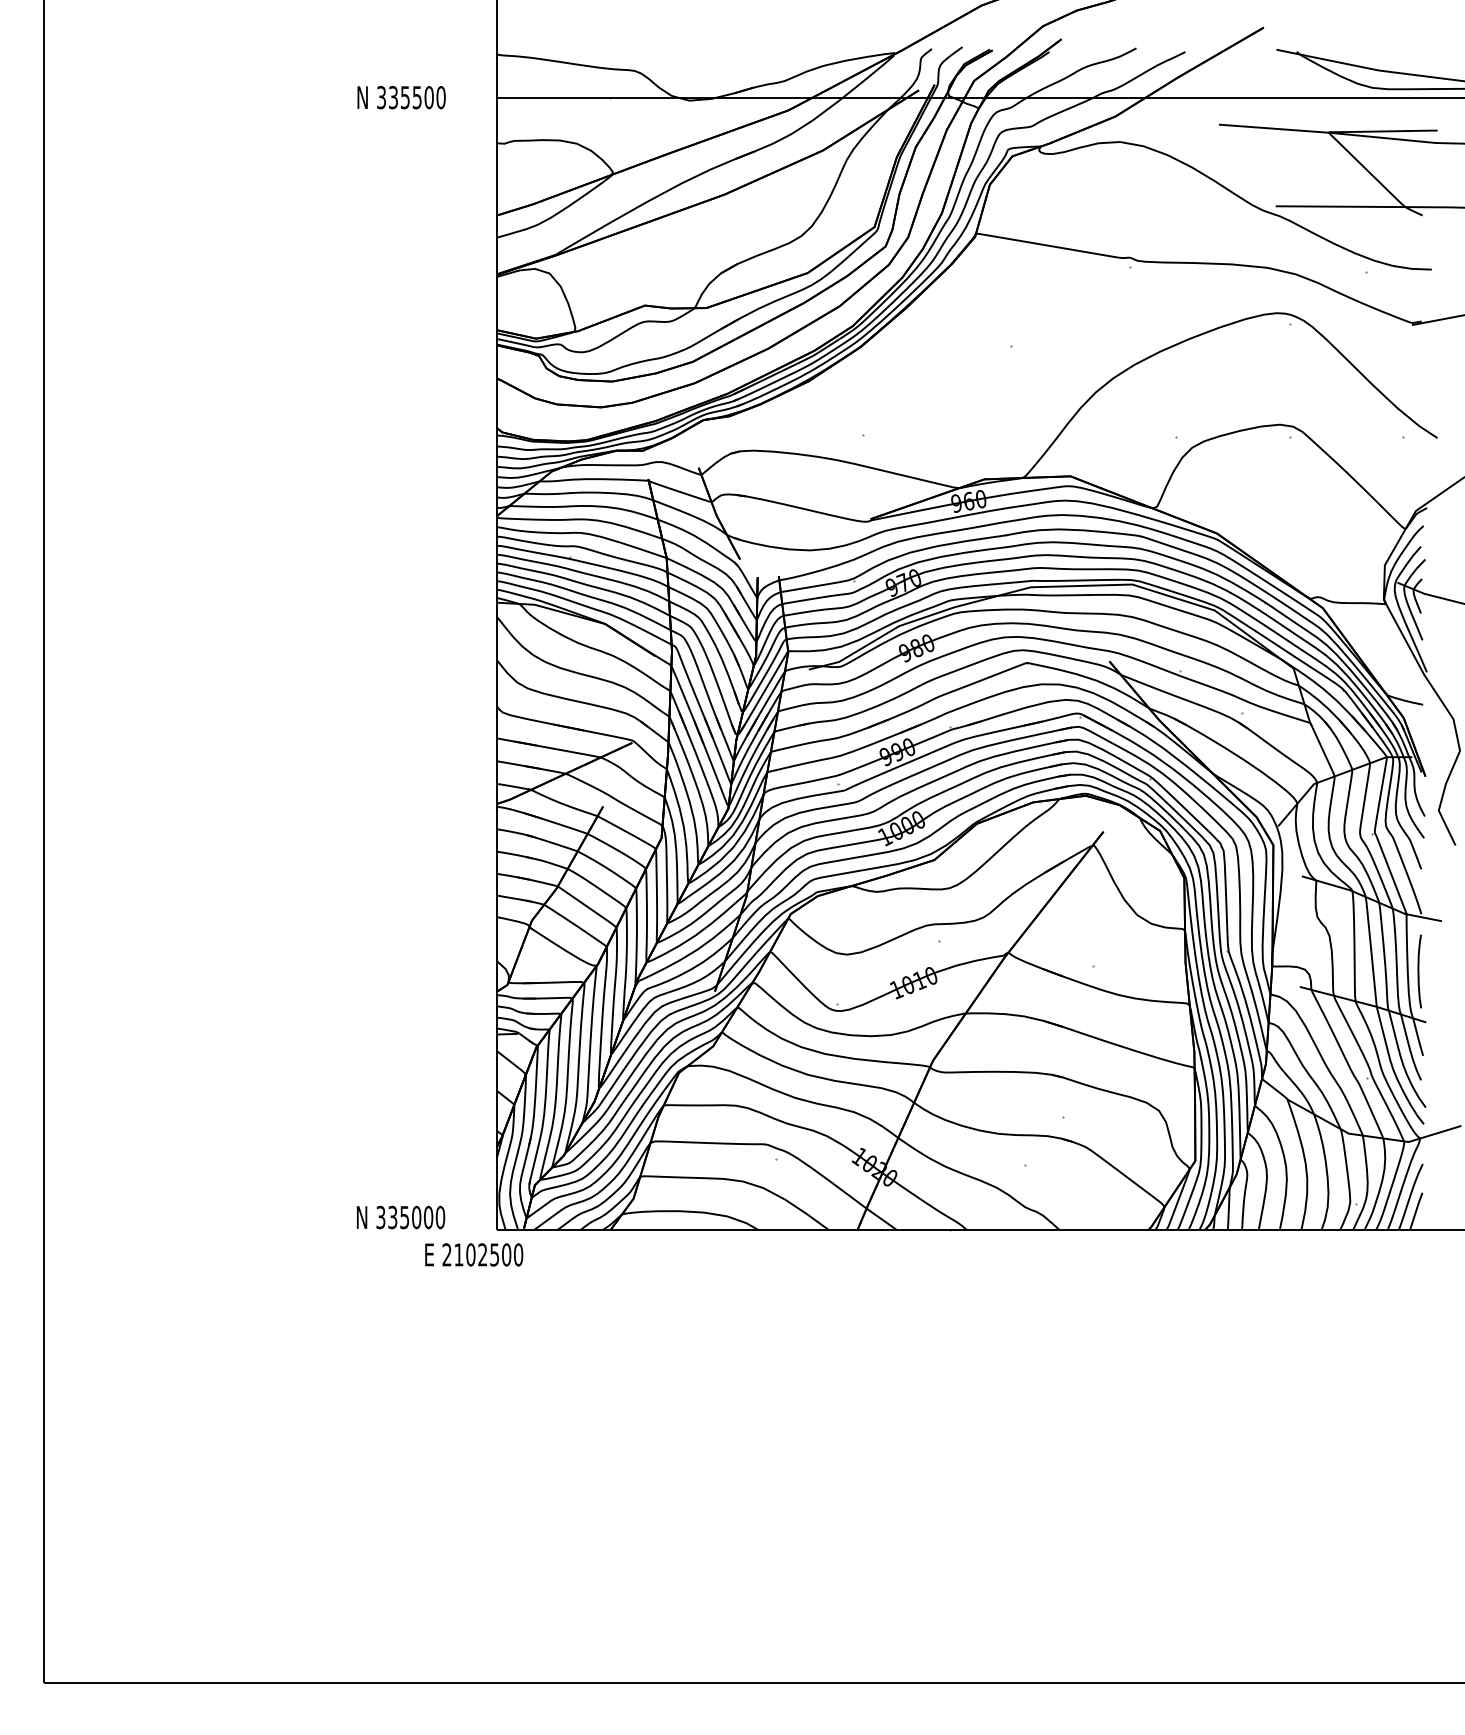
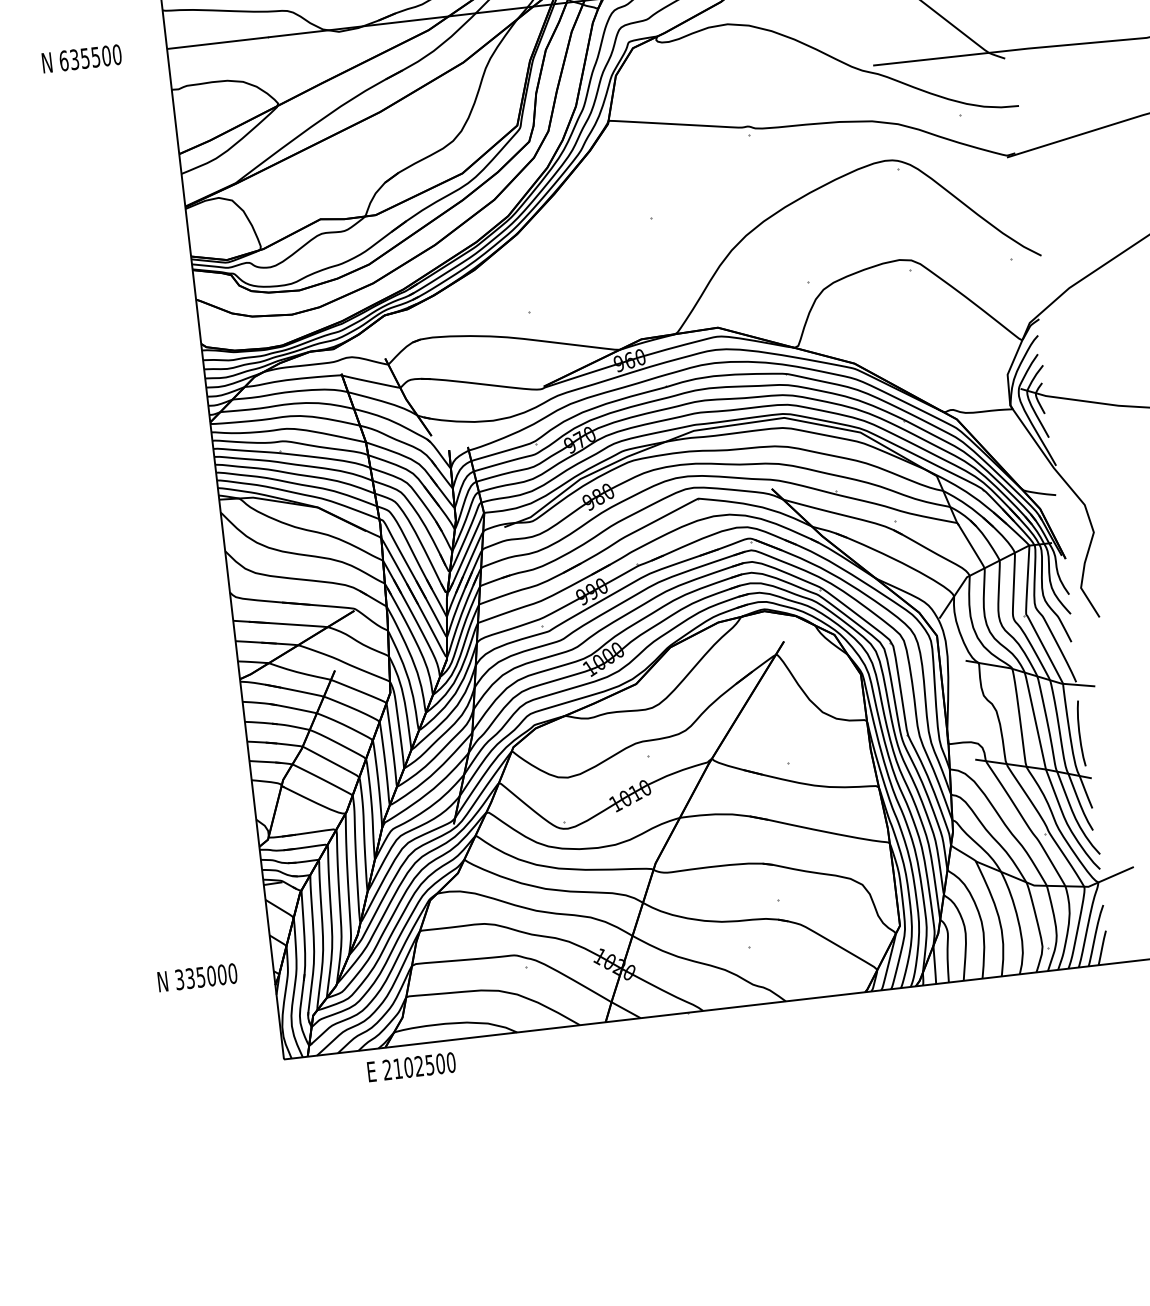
text: (381, 97) -> (63, 60), 335500 -> 635500
text: (401, 1217) -> (198, 977), moved
text: (474, 1254) -> (411, 1066), moved

